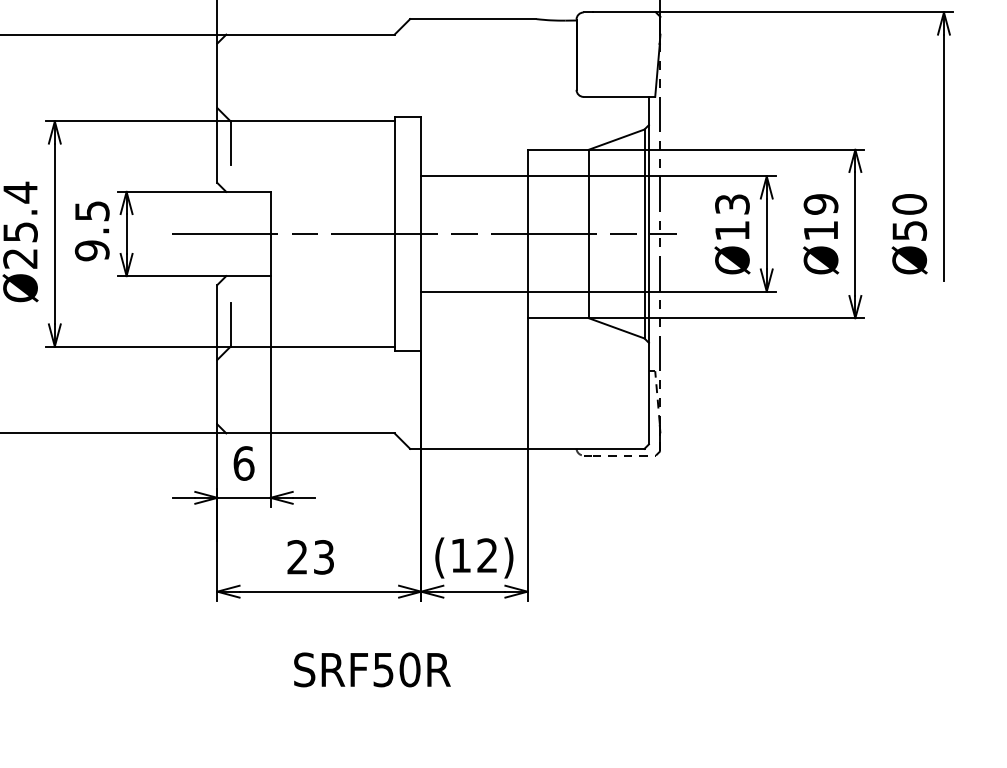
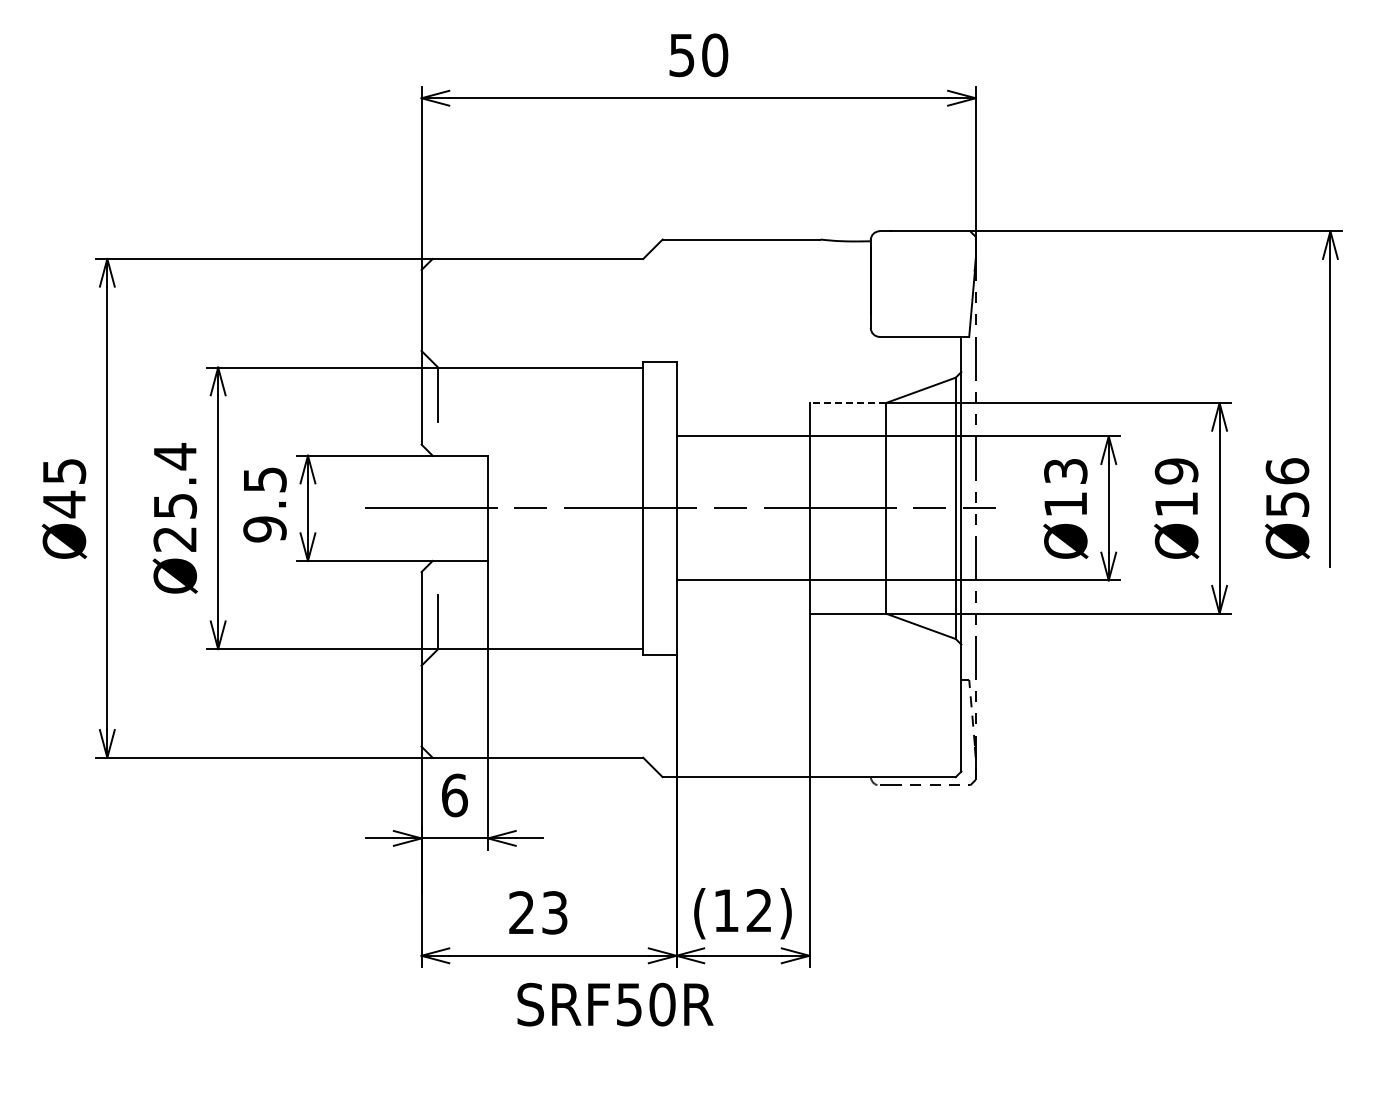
line: (557, 150) -> (847, 403), solid -> dashed
text: (909, 204) -> (1287, 471), Ø50 -> Ø56
text: (372, 669) -> (615, 1004), moved

